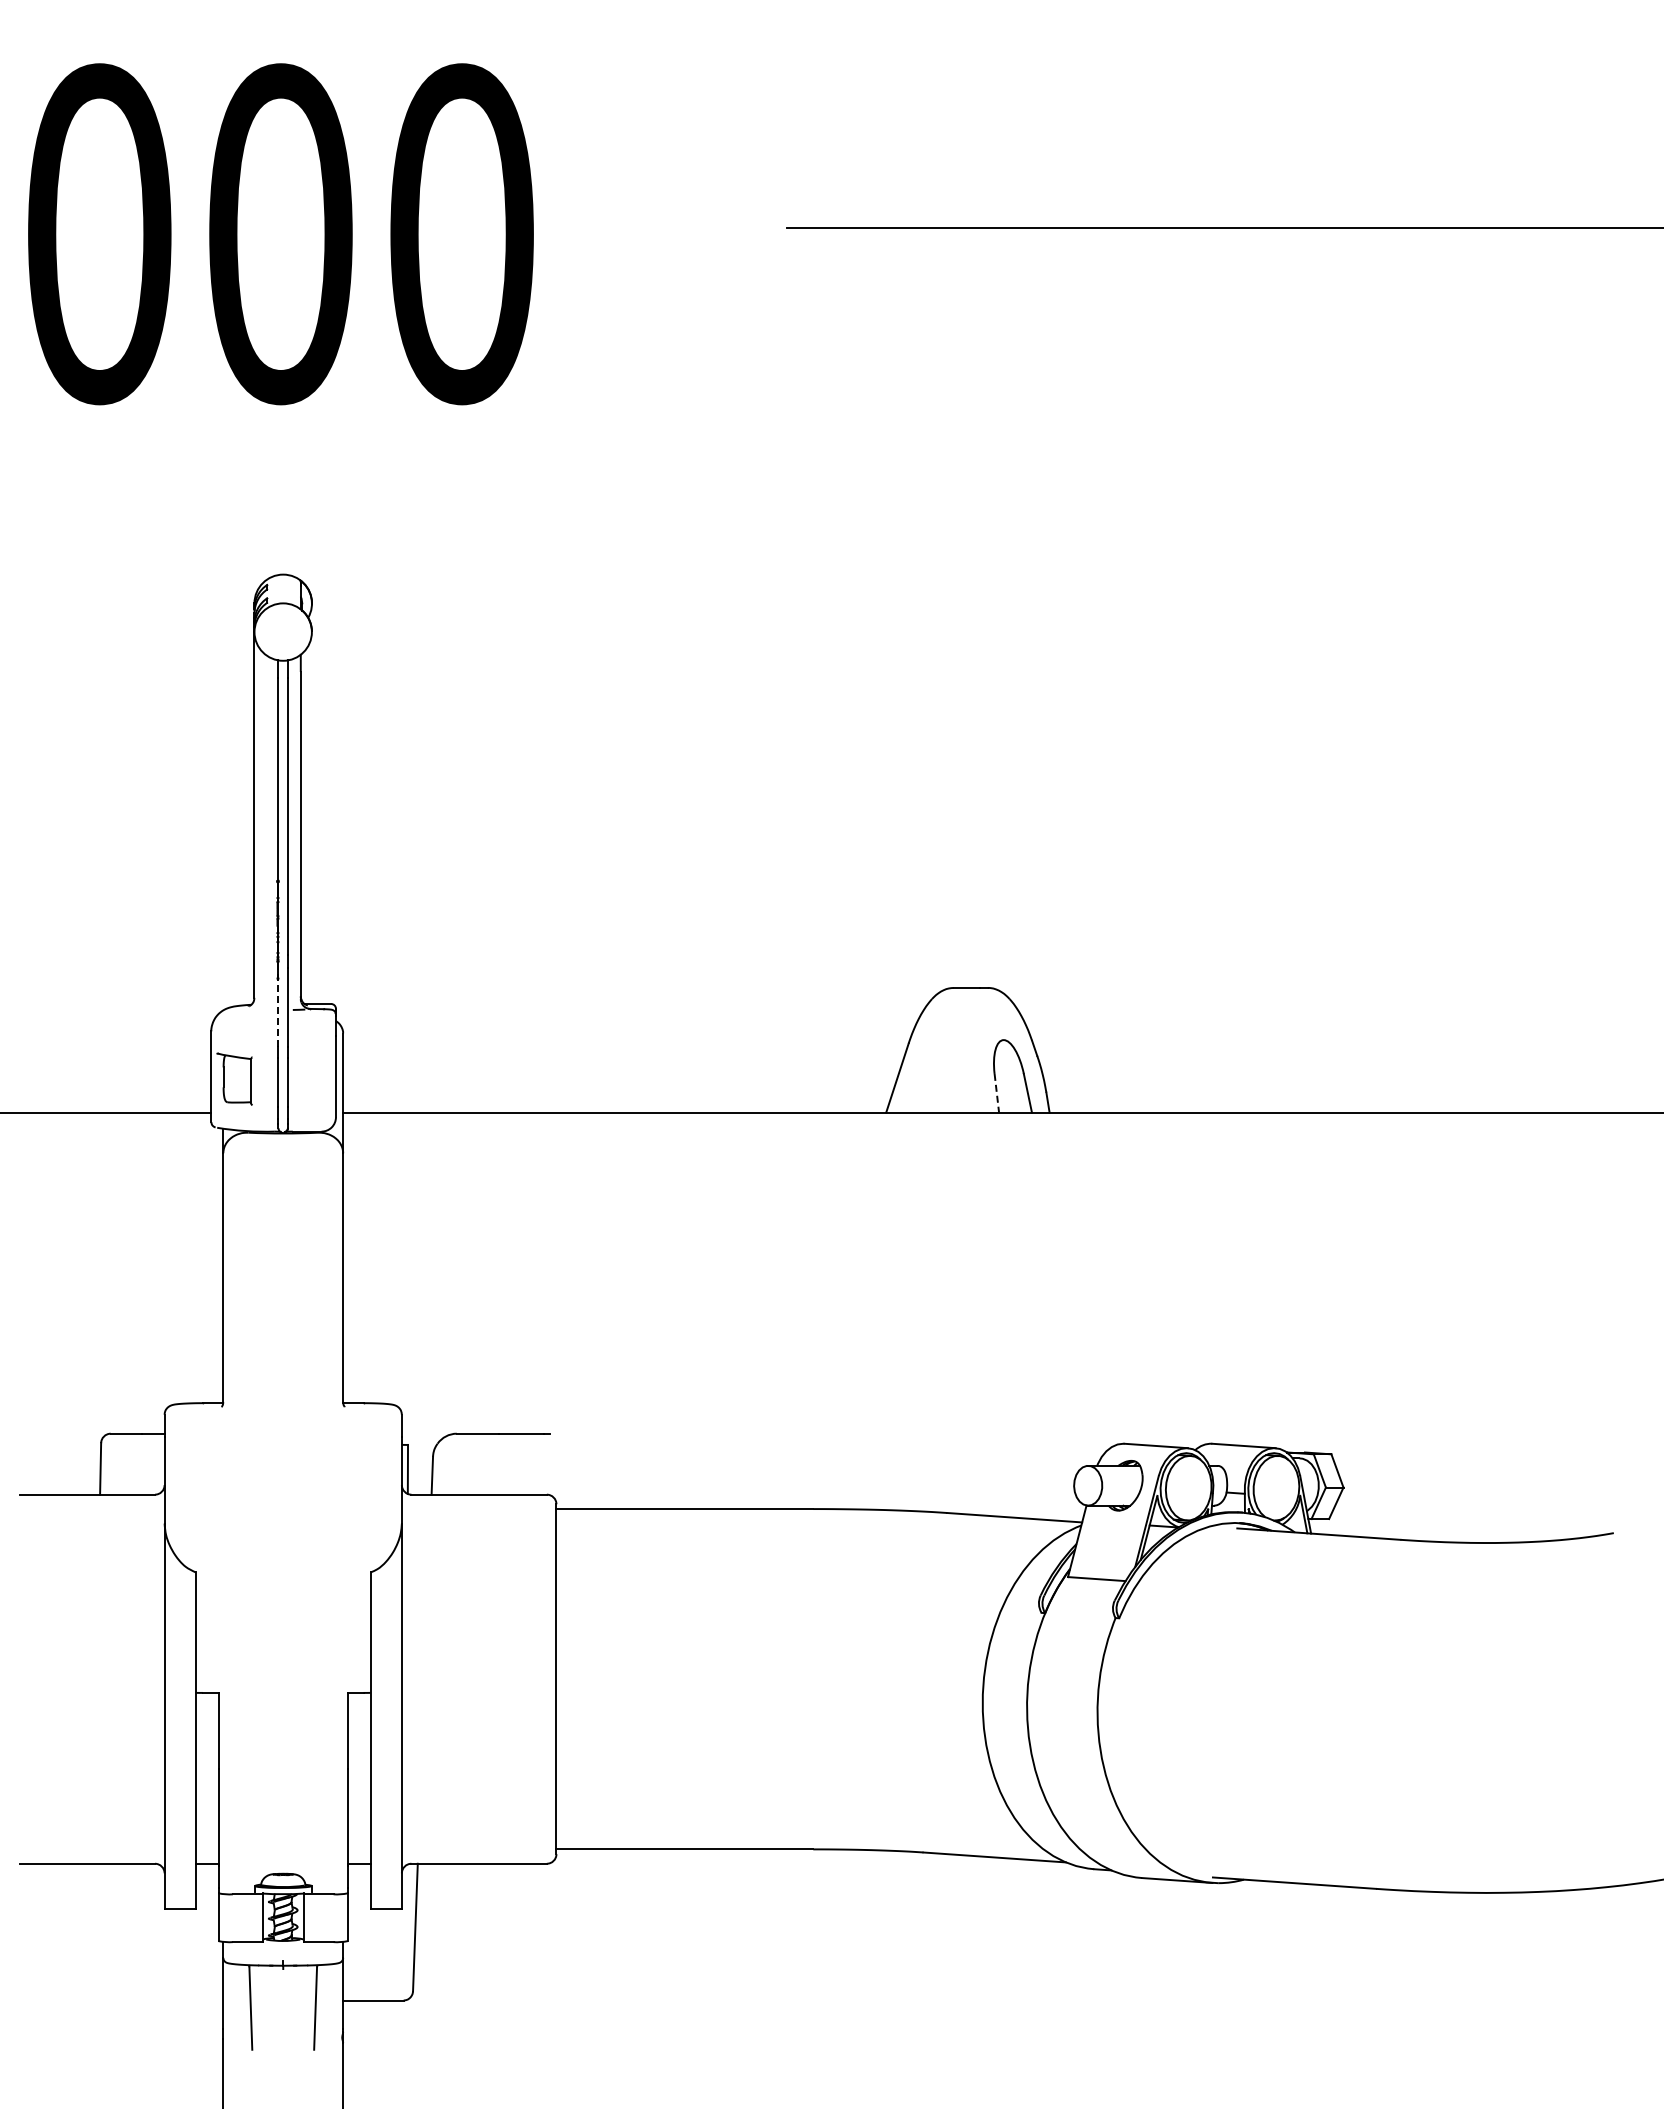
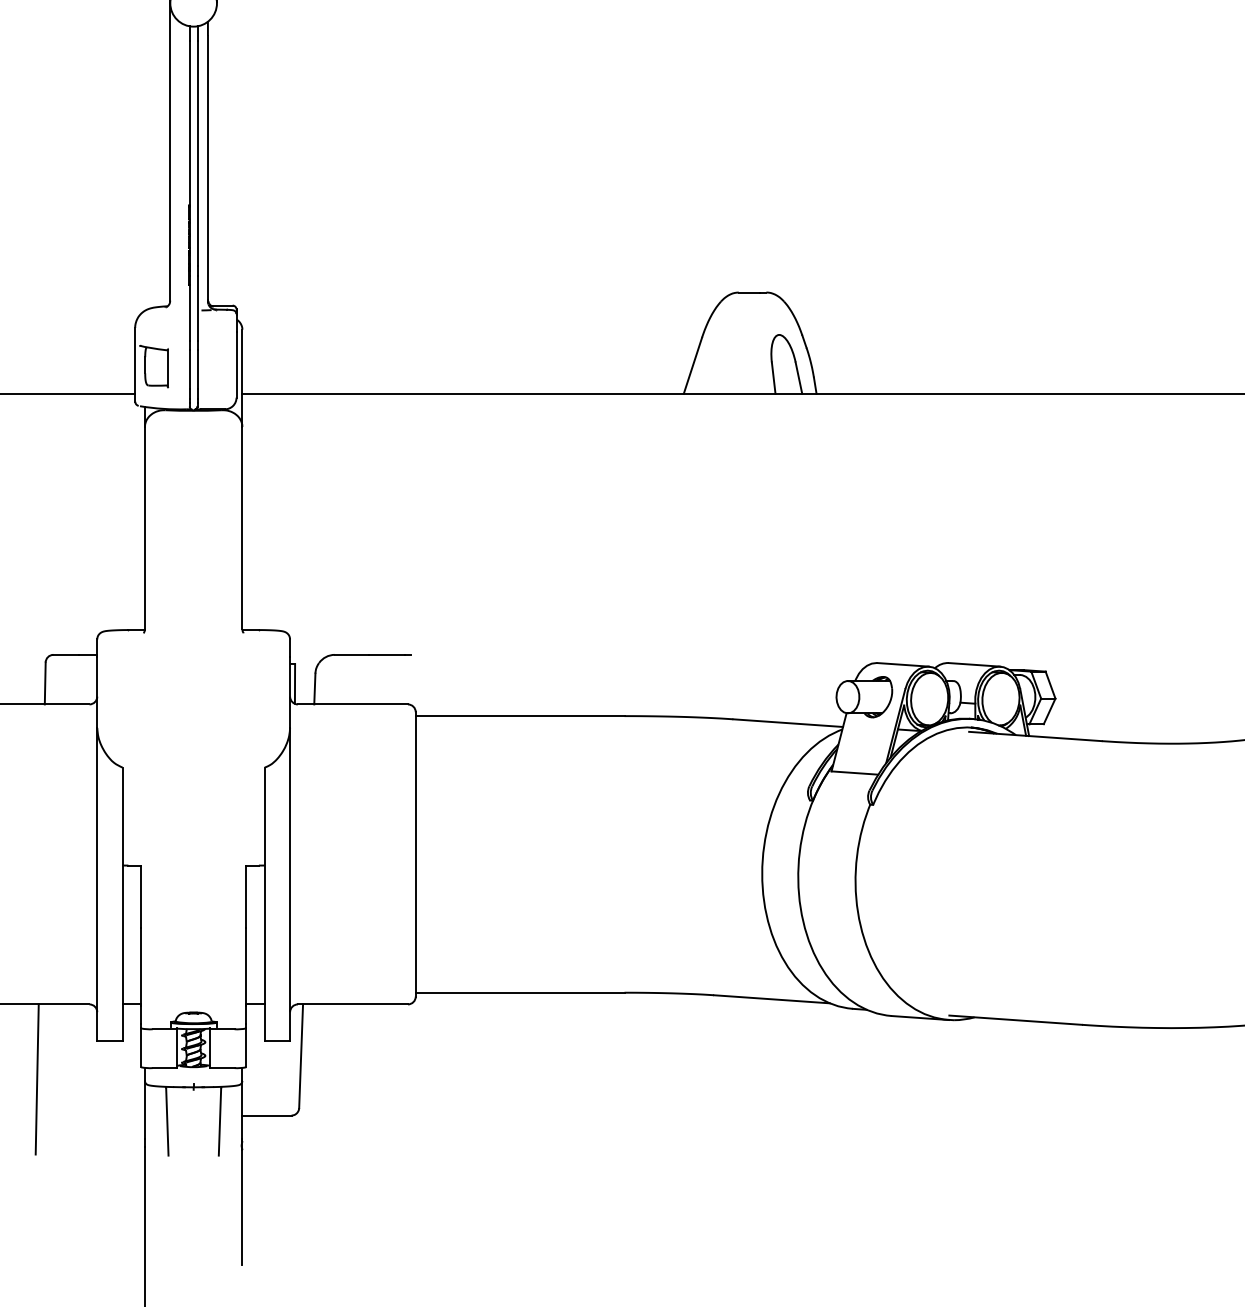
line: (278, 1007) -> (189, 308), dashed -> solid
line: (996, 1093) -> (773, 378), dashed -> solid
line: (90, 1955) -> (37, 1078), added

